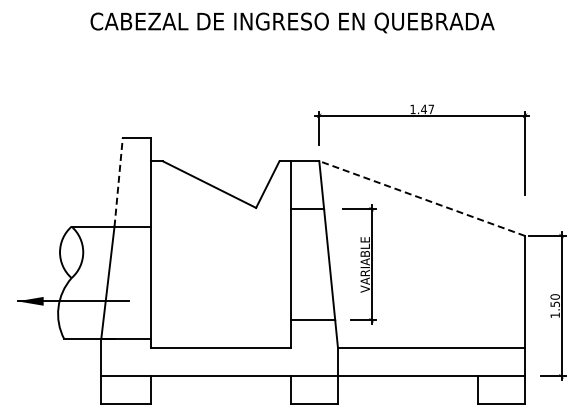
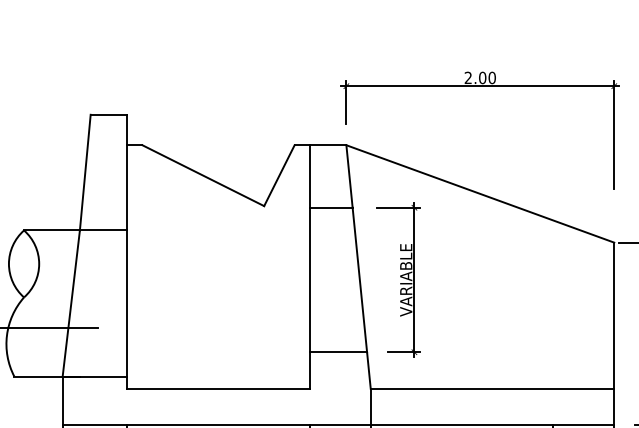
text: (422, 109) -> (480, 78), 1.47 -> 2.00
line: (118, 182) -> (85, 173), dashed -> solid
line: (422, 198) -> (480, 193), dashed -> solid

